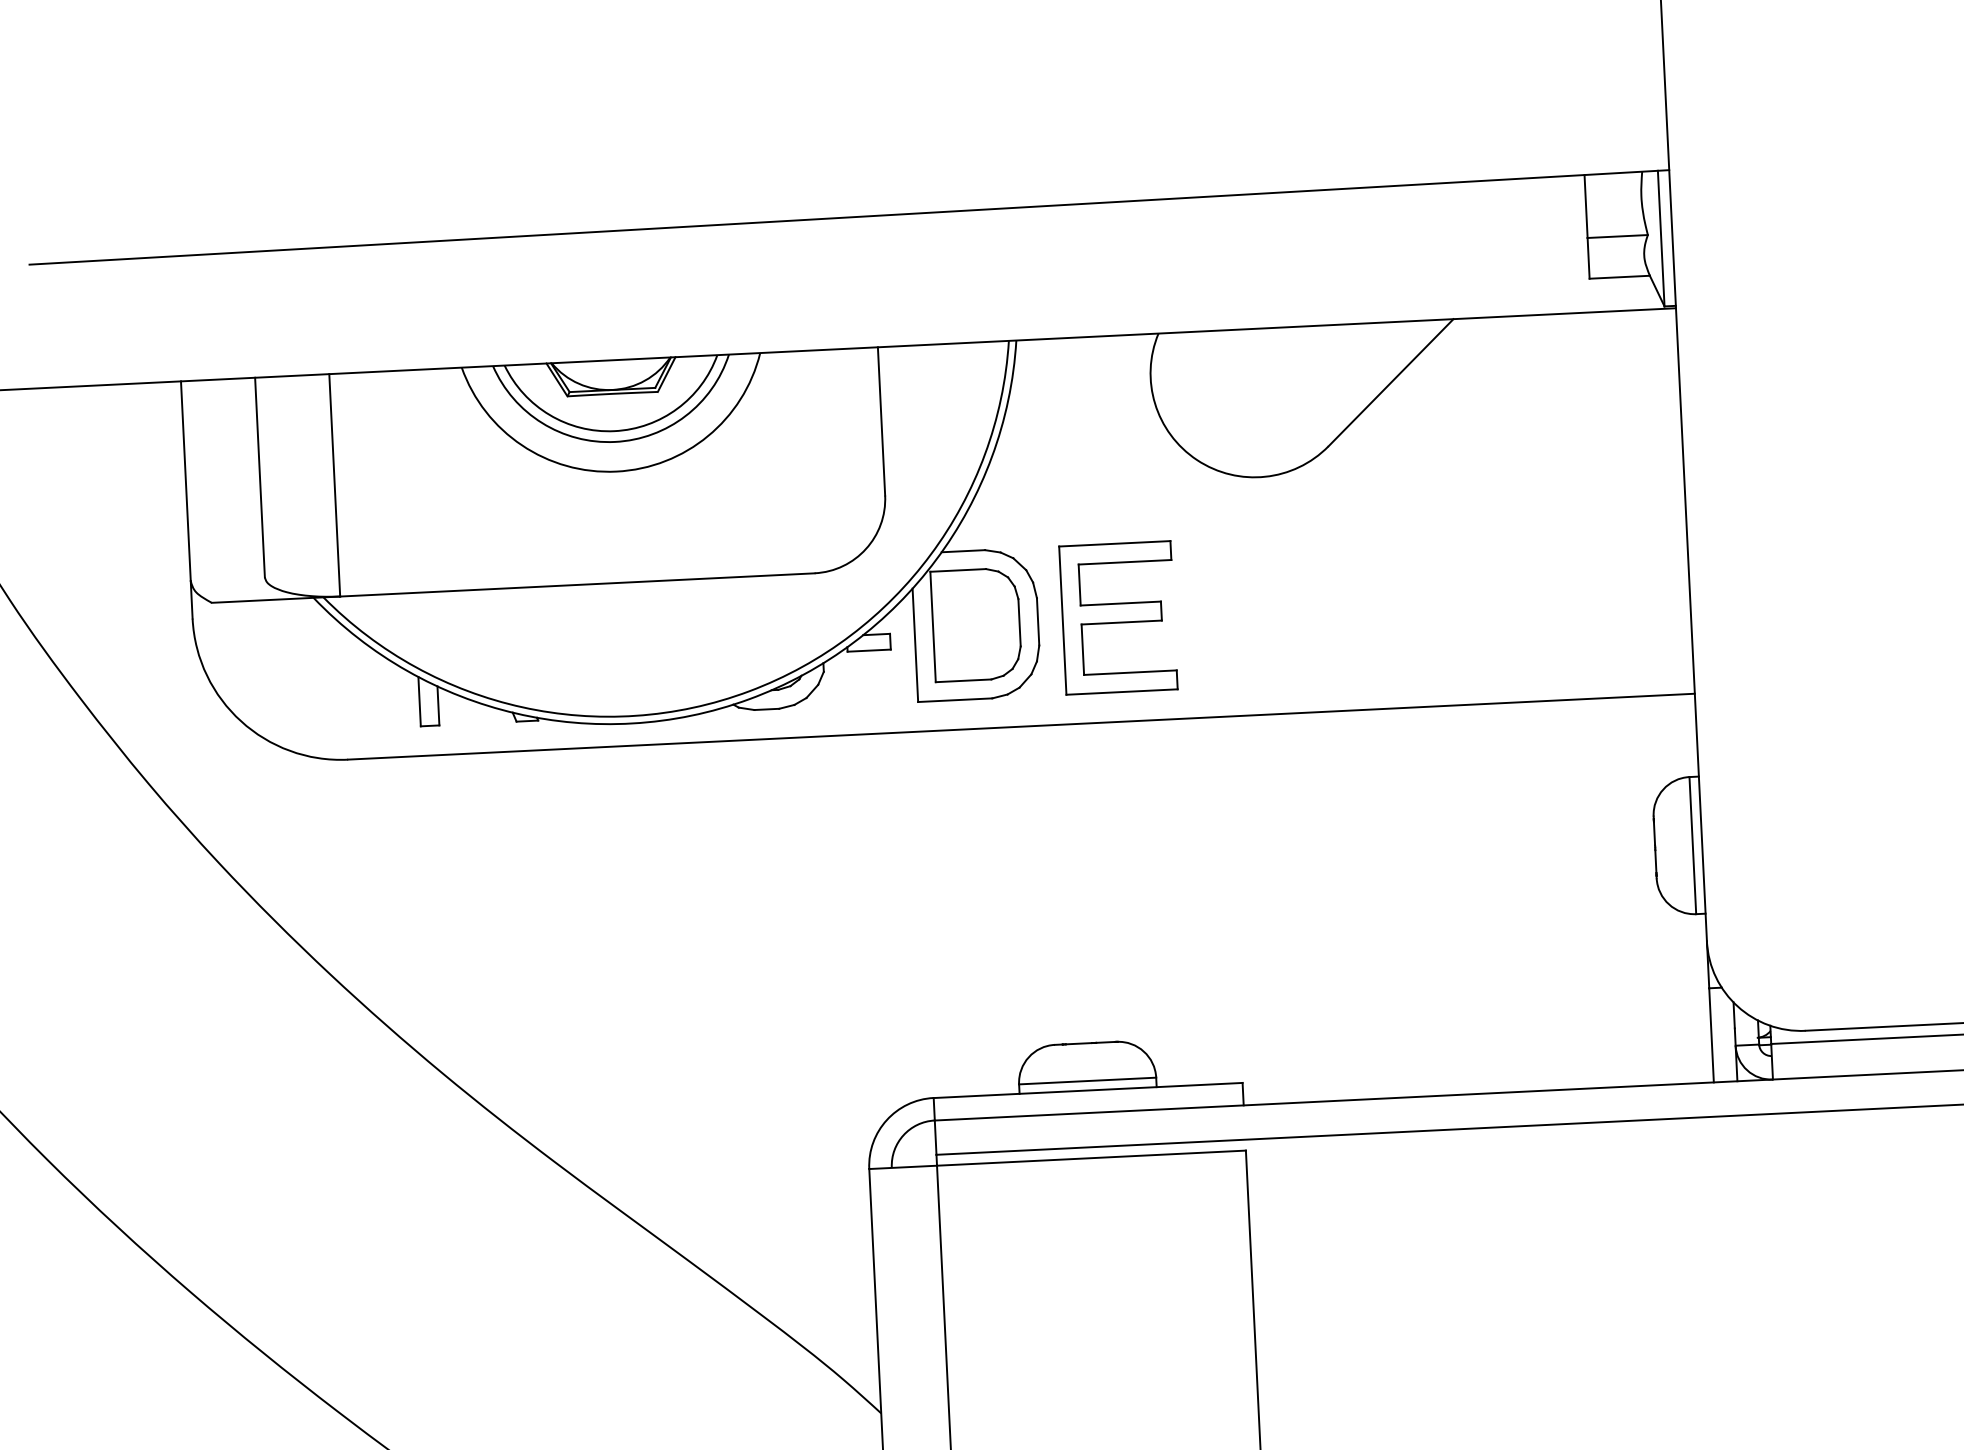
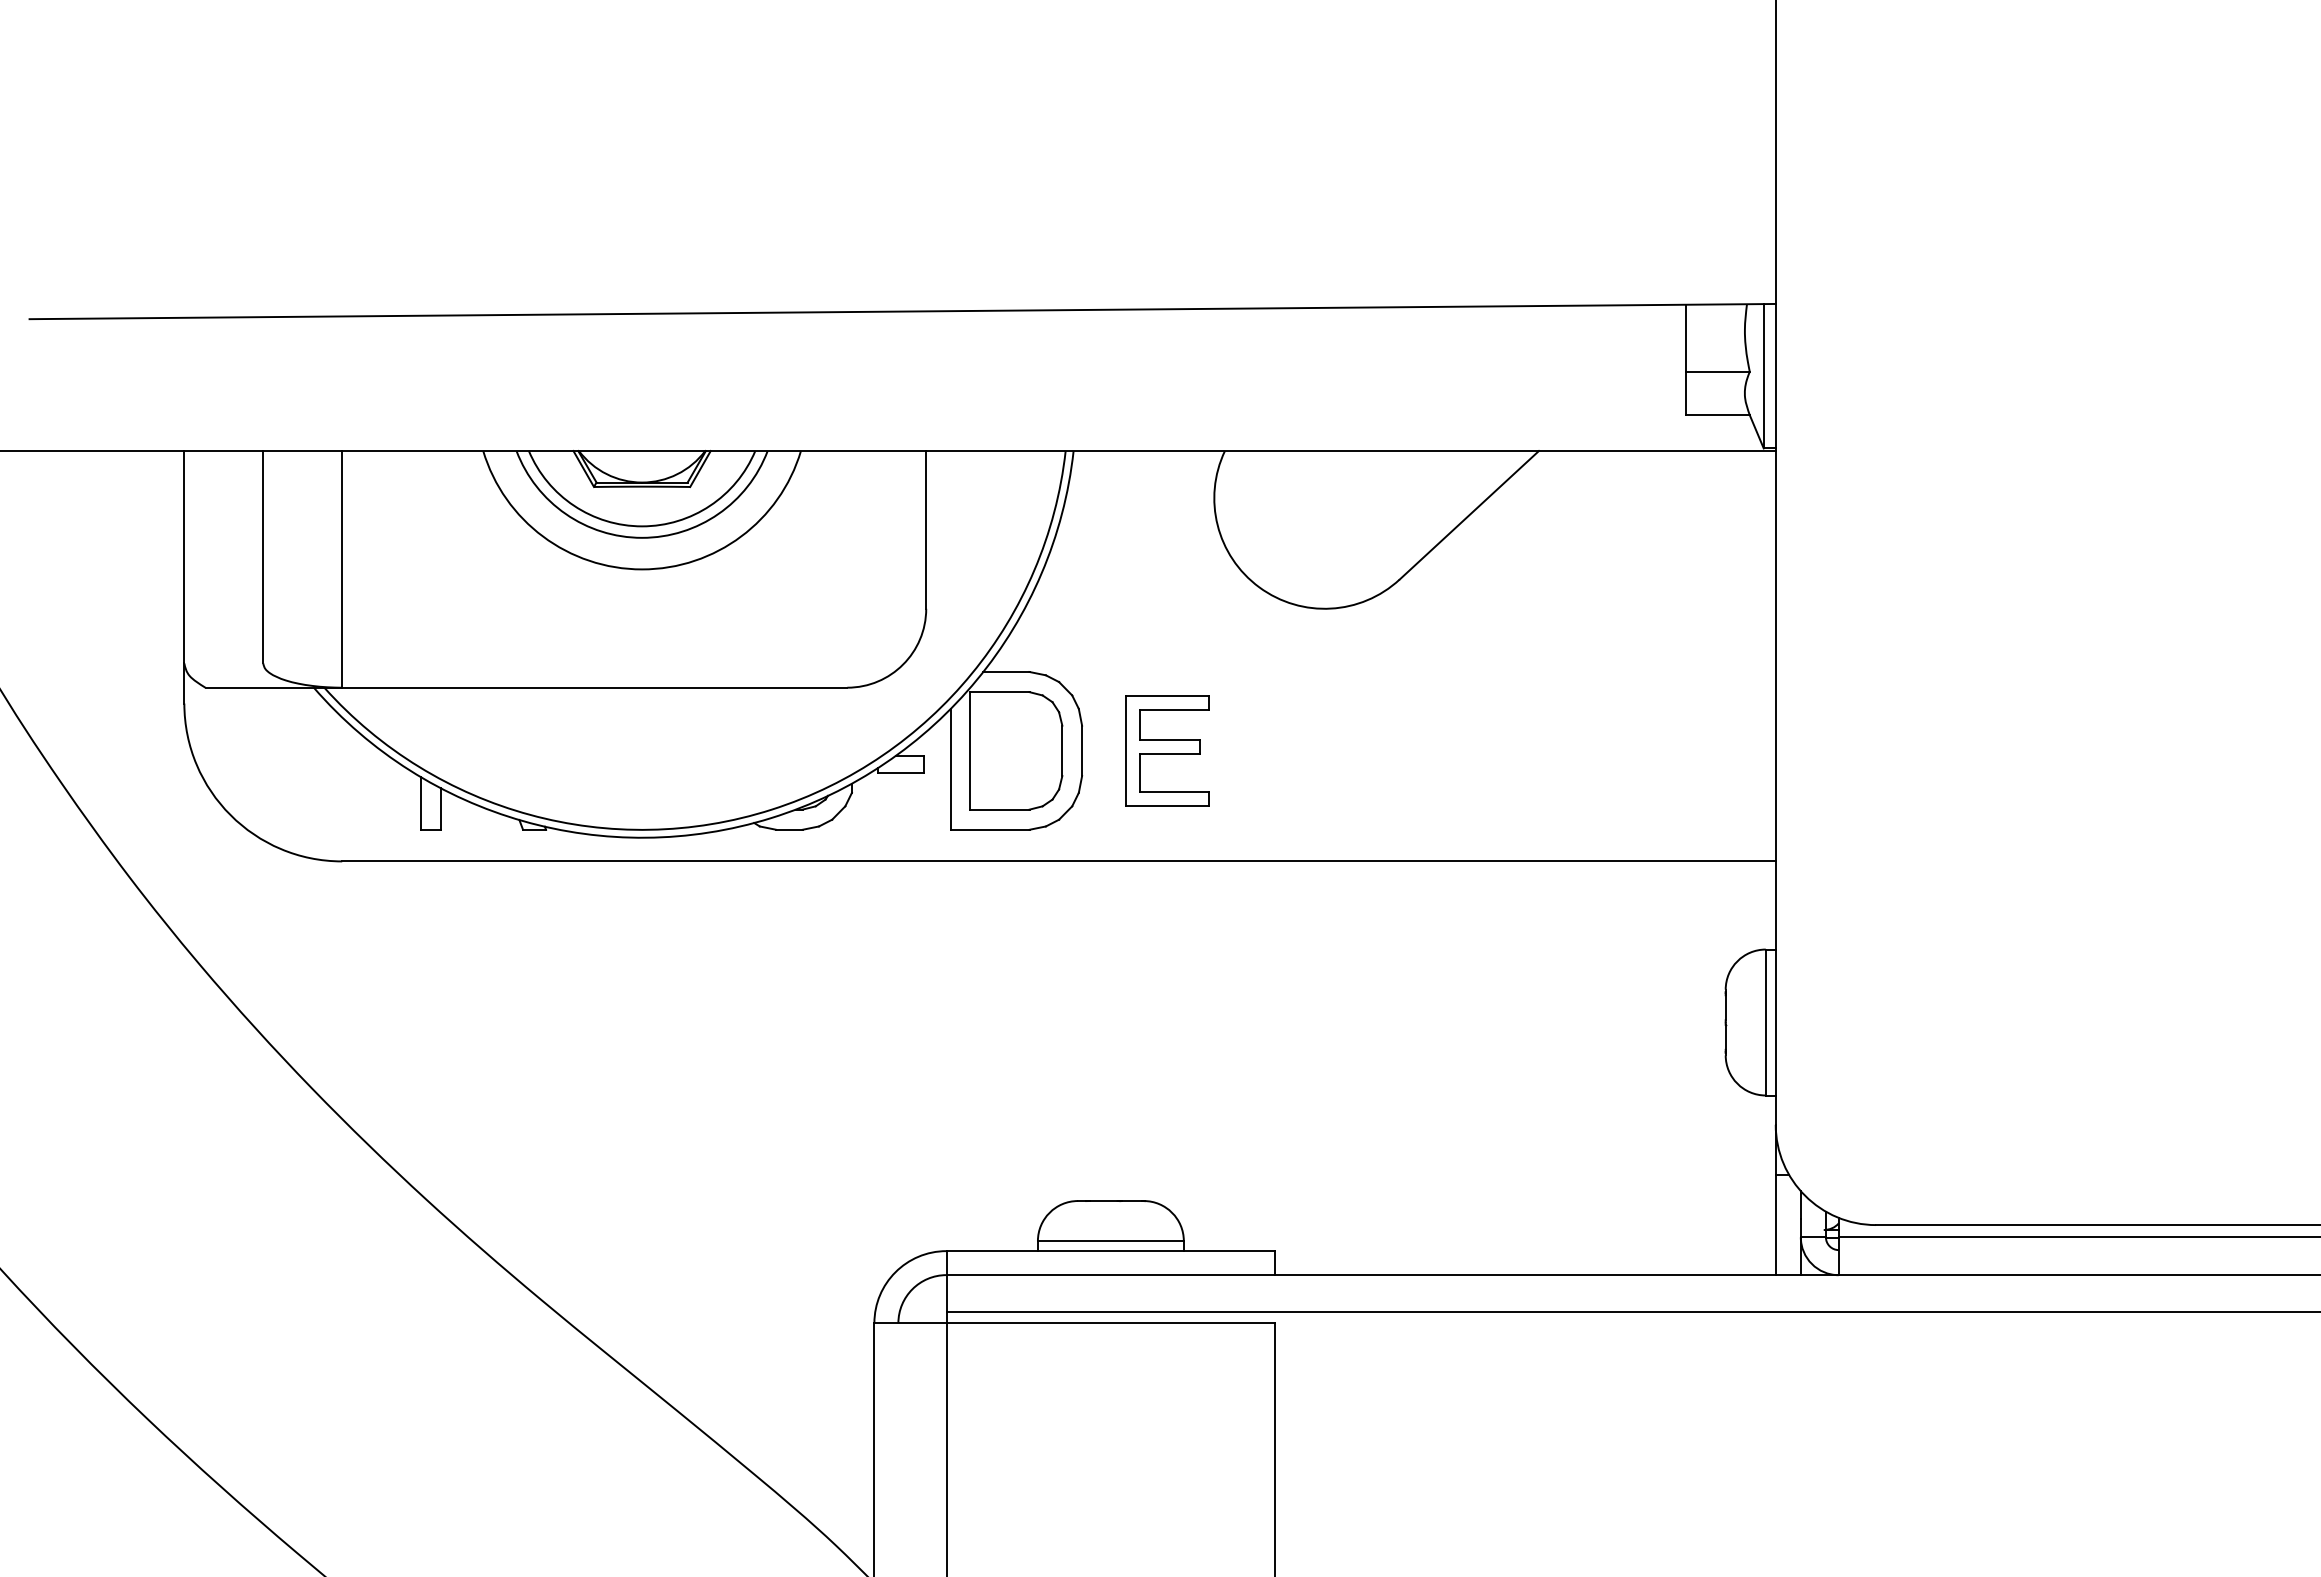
part: (1118, 617) -> (1167, 750), size x0.7

